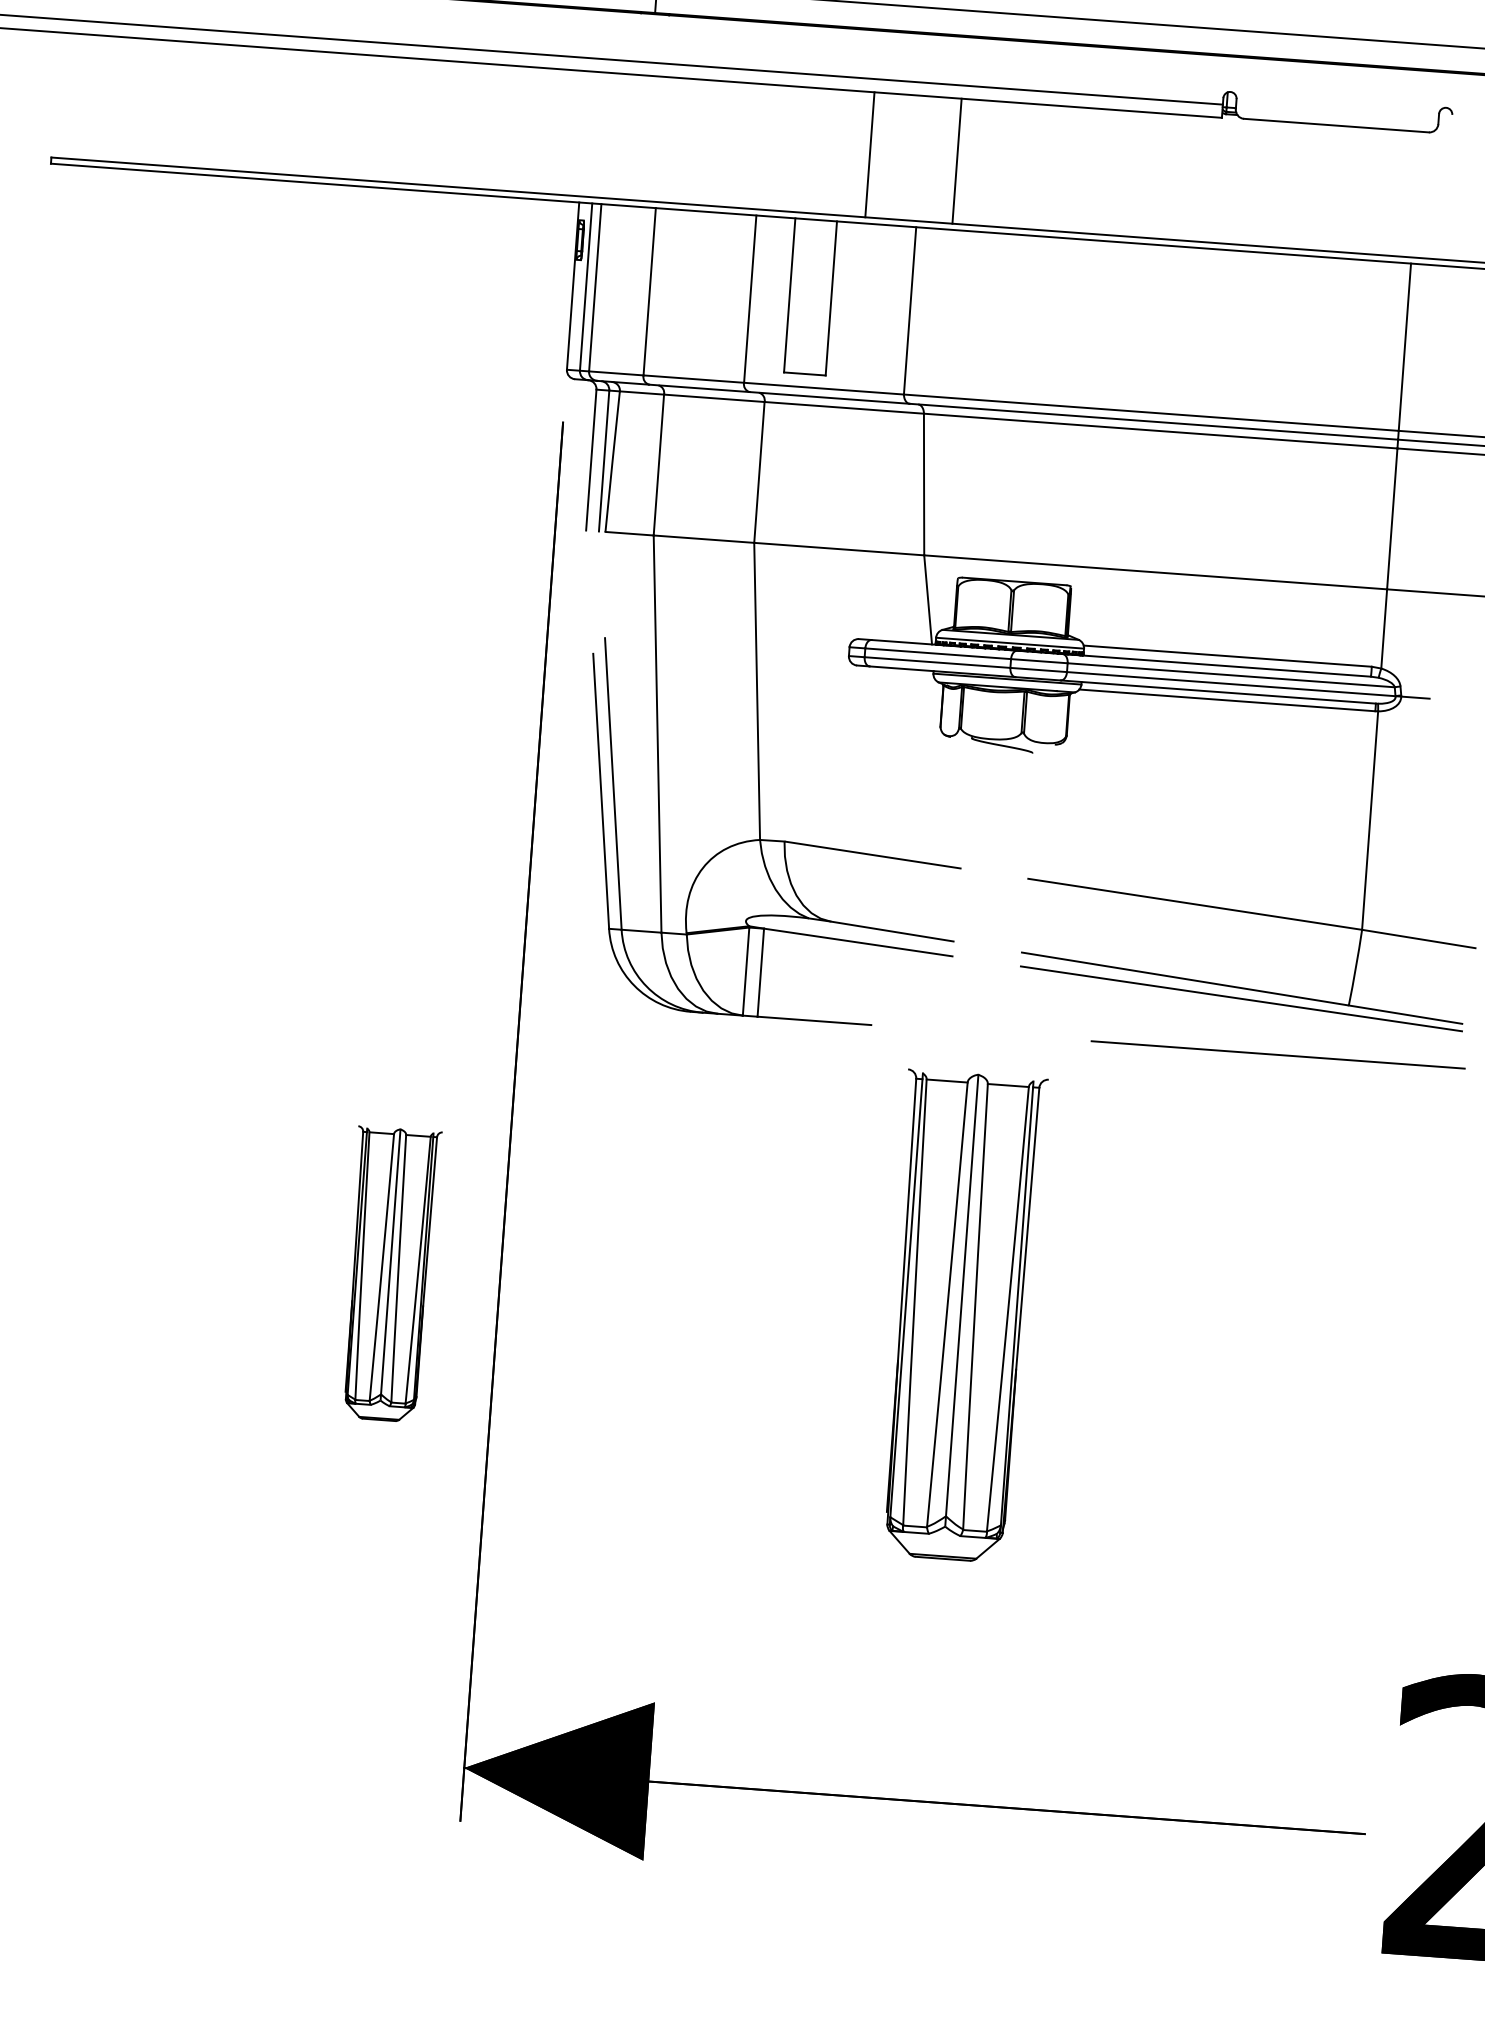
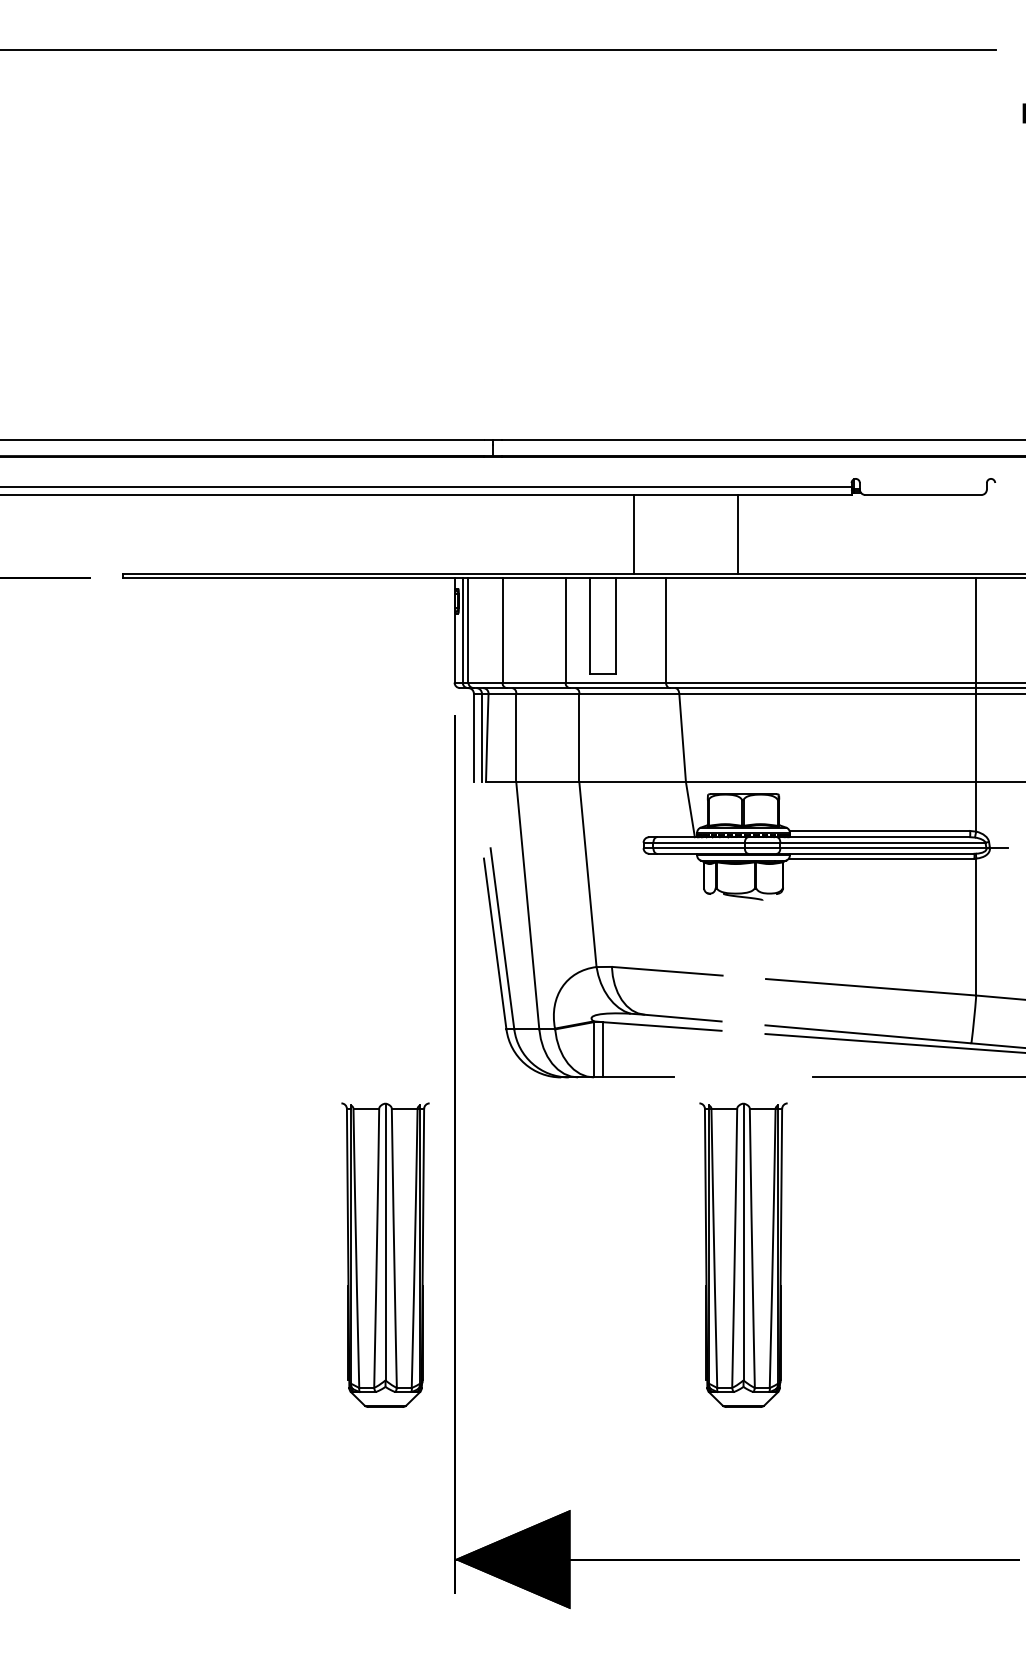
line: (957, 161) -> (738, 534), moved
part: (389, 1273) -> (385, 1254), size x1.67

